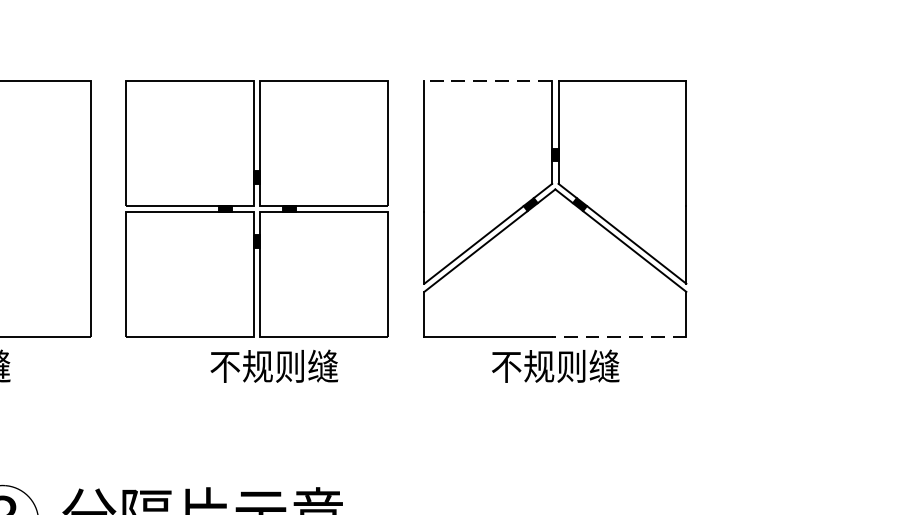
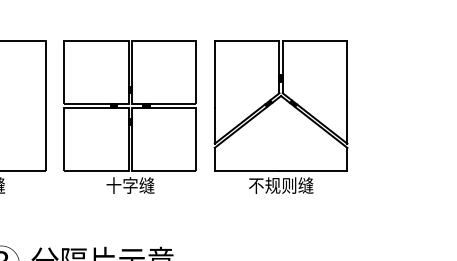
line: (487, 81) -> (246, 41), dashed -> solid
line: (619, 336) -> (313, 170), dashed -> solid
text: (273, 366) -> (138, 185), 不规则缝 -> 十字缝

